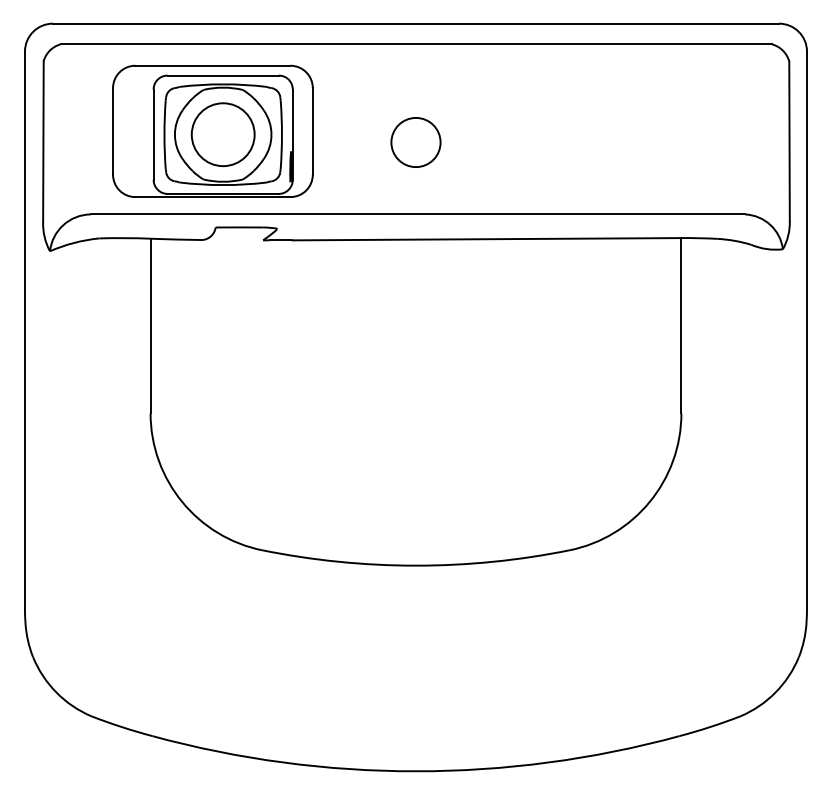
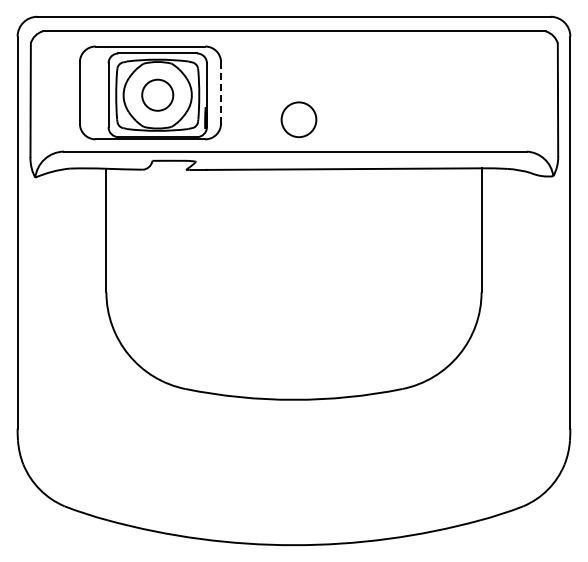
line: (313, 130) -> (221, 92), solid -> dashed
circle: (222, 135) -> (157, 95), size x0.7
circle: (415, 142) -> (298, 119), moved

